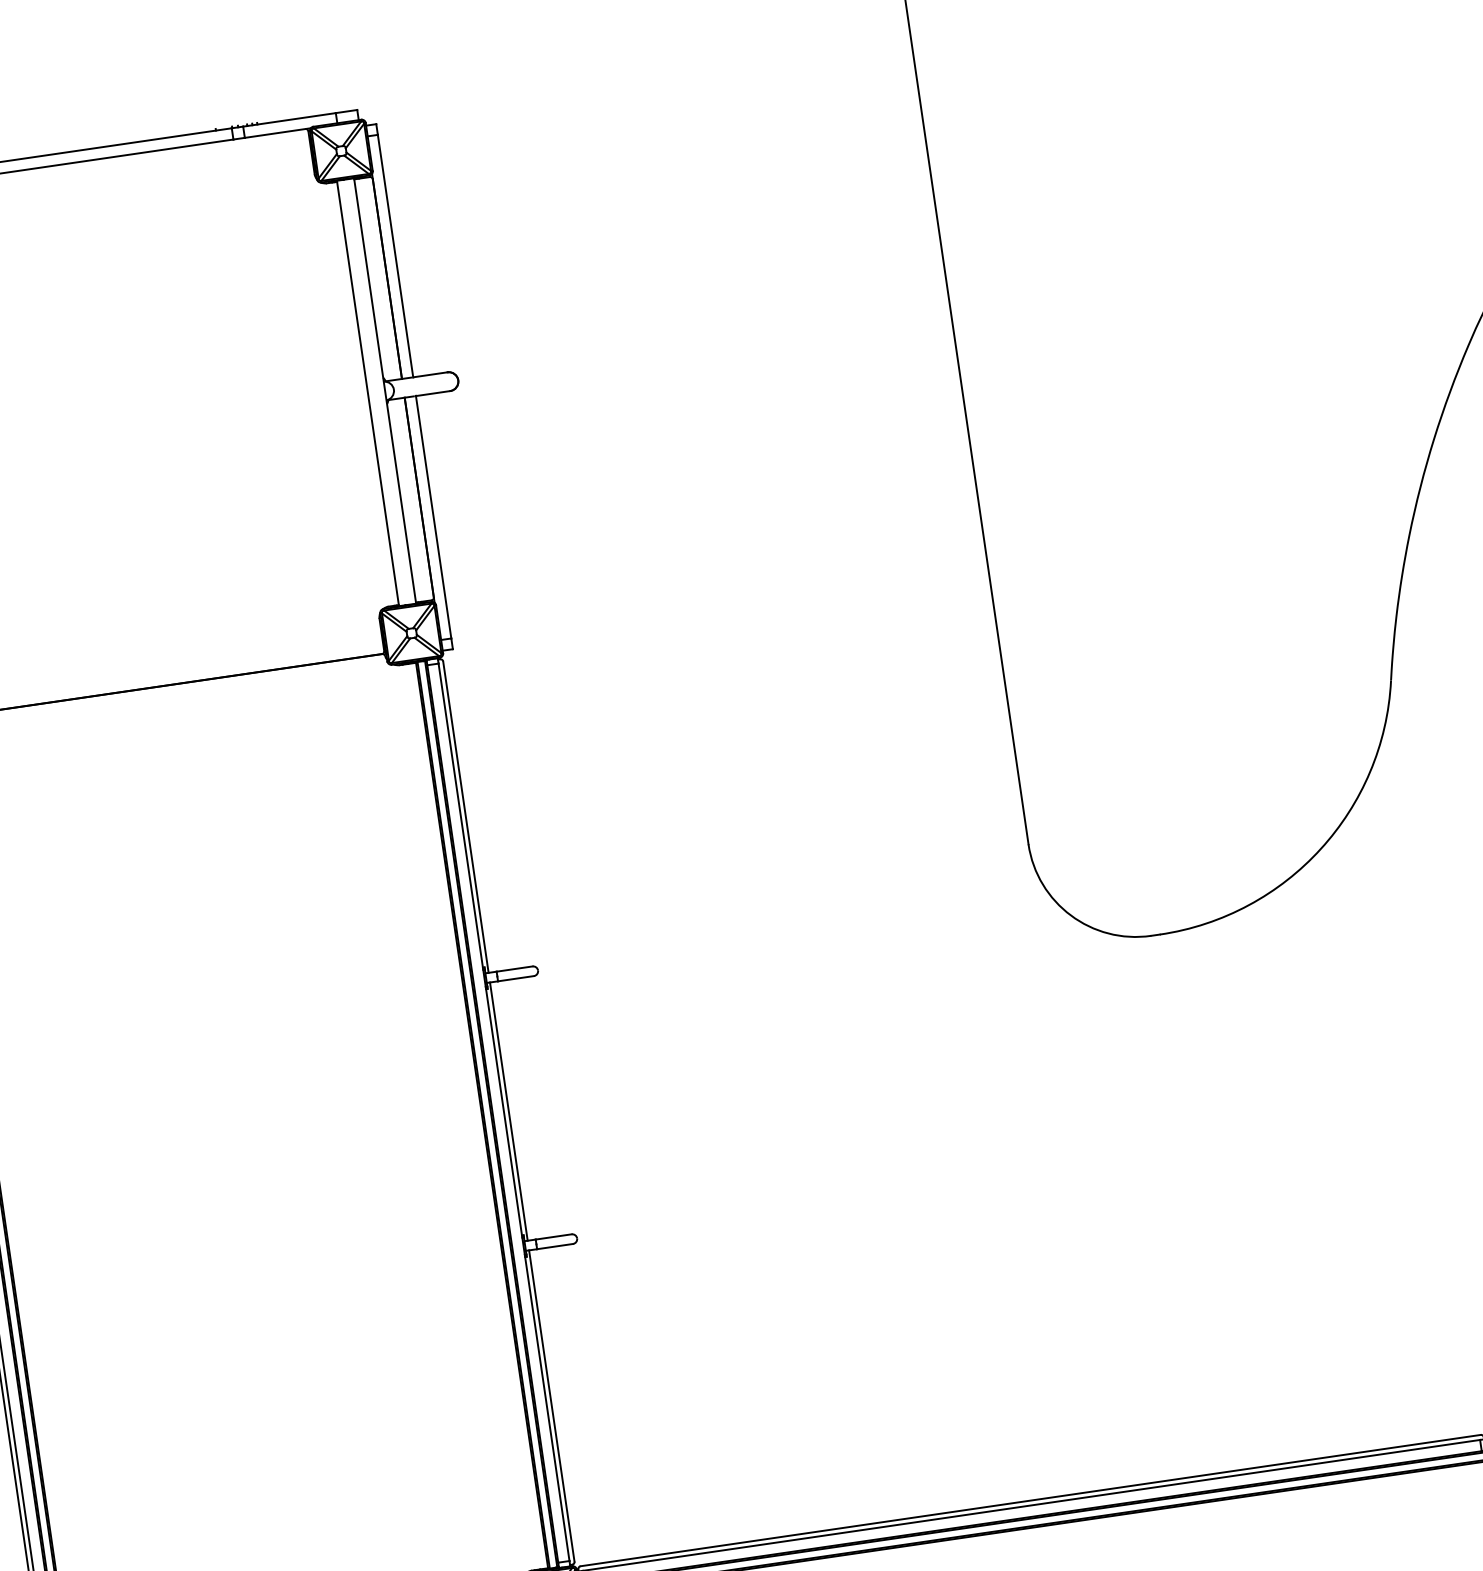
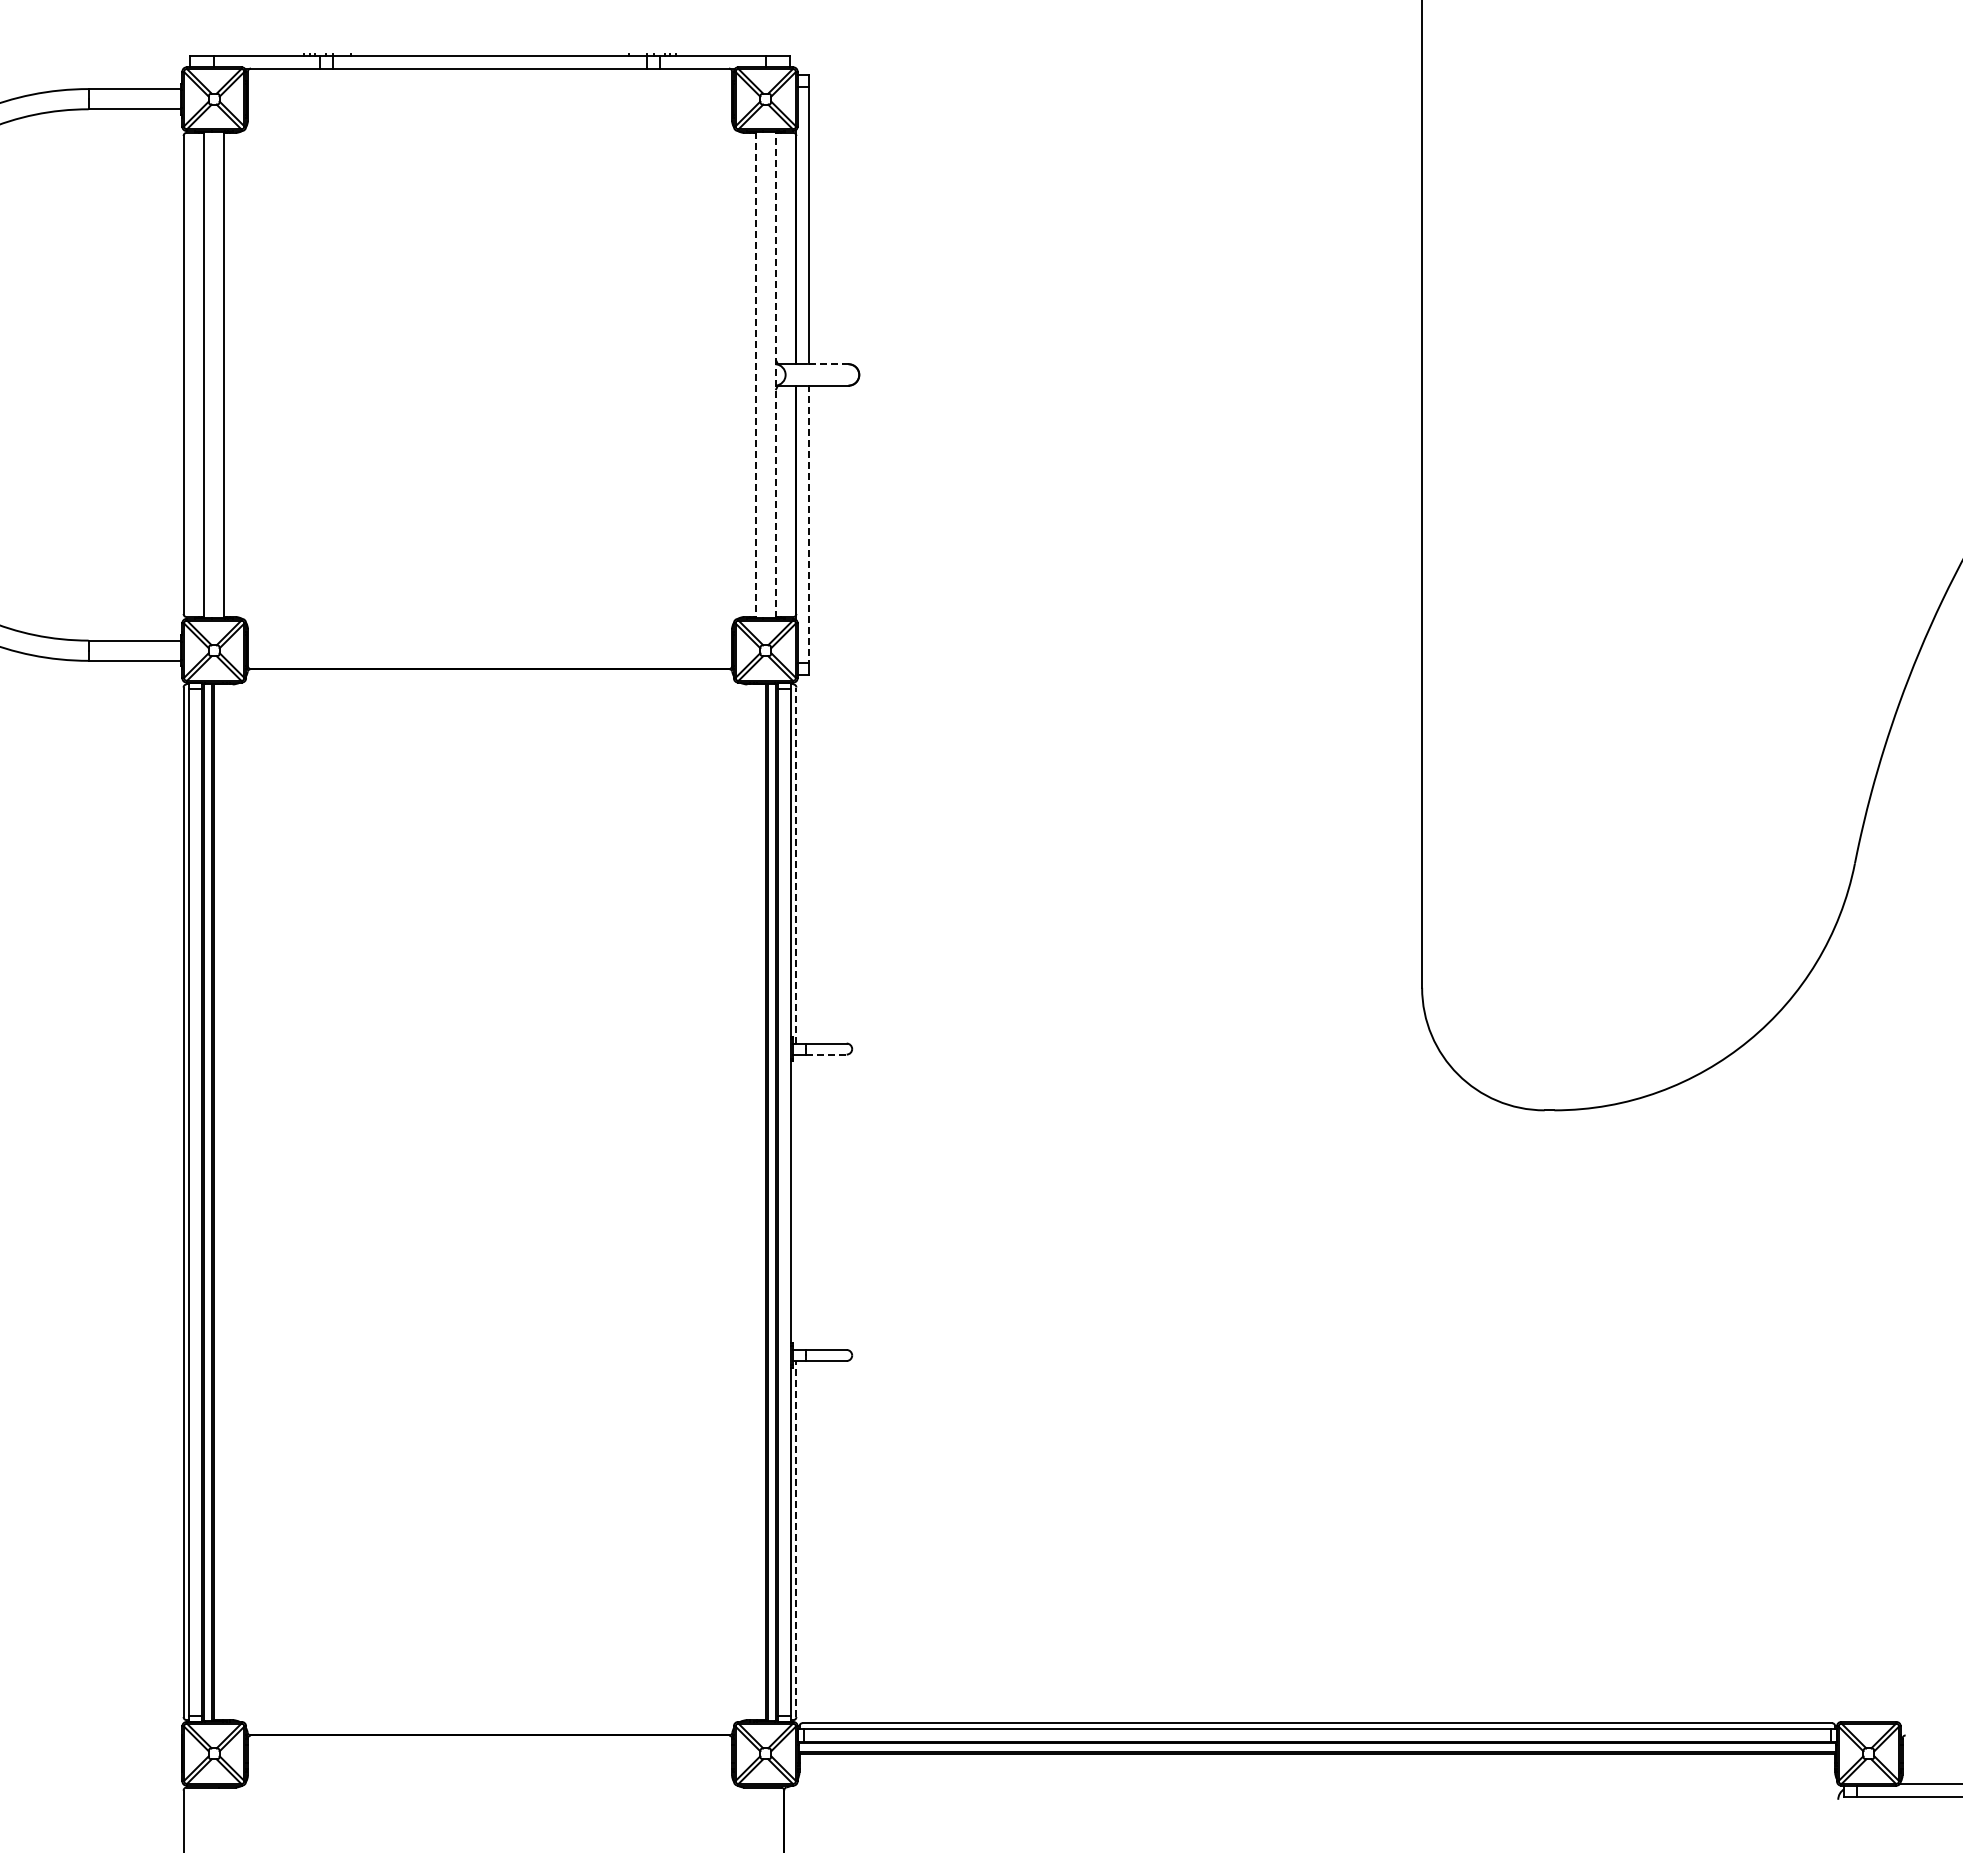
line: (430, 375) -> (828, 364), solid -> dashed
line: (384, 390) -> (775, 374), solid -> dashed
line: (367, 394) -> (755, 375), solid -> dashed
line: (433, 517) -> (809, 524), solid -> dashed
line: (465, 817) -> (796, 865), solid -> dashed
line: (516, 978) -> (826, 1054), solid -> dashed
line: (508, 1110) -> (796, 1201), removed
line: (551, 1405) -> (796, 1538), solid -> dashed

